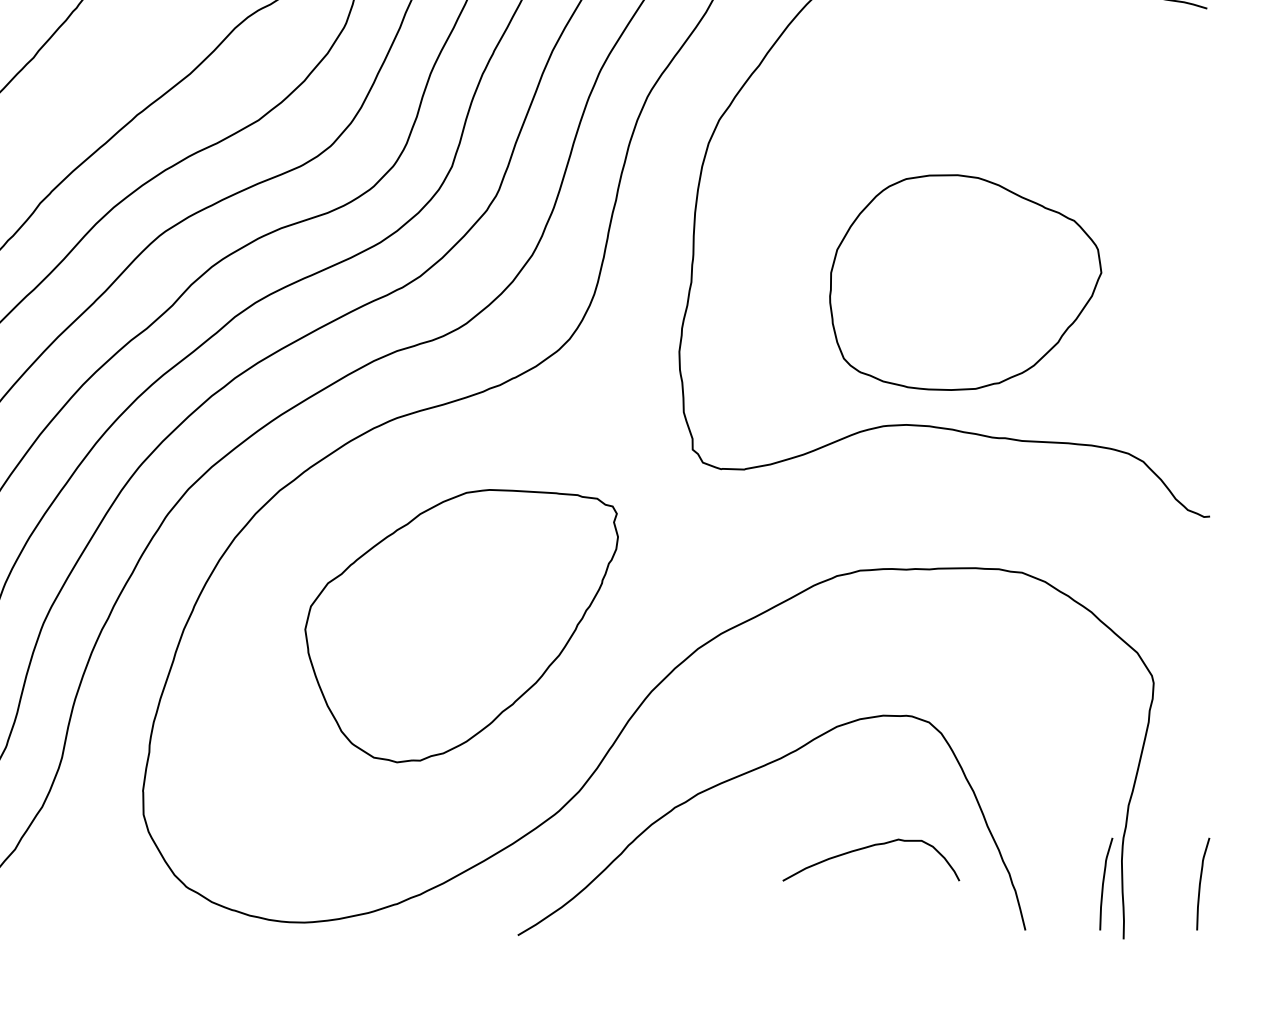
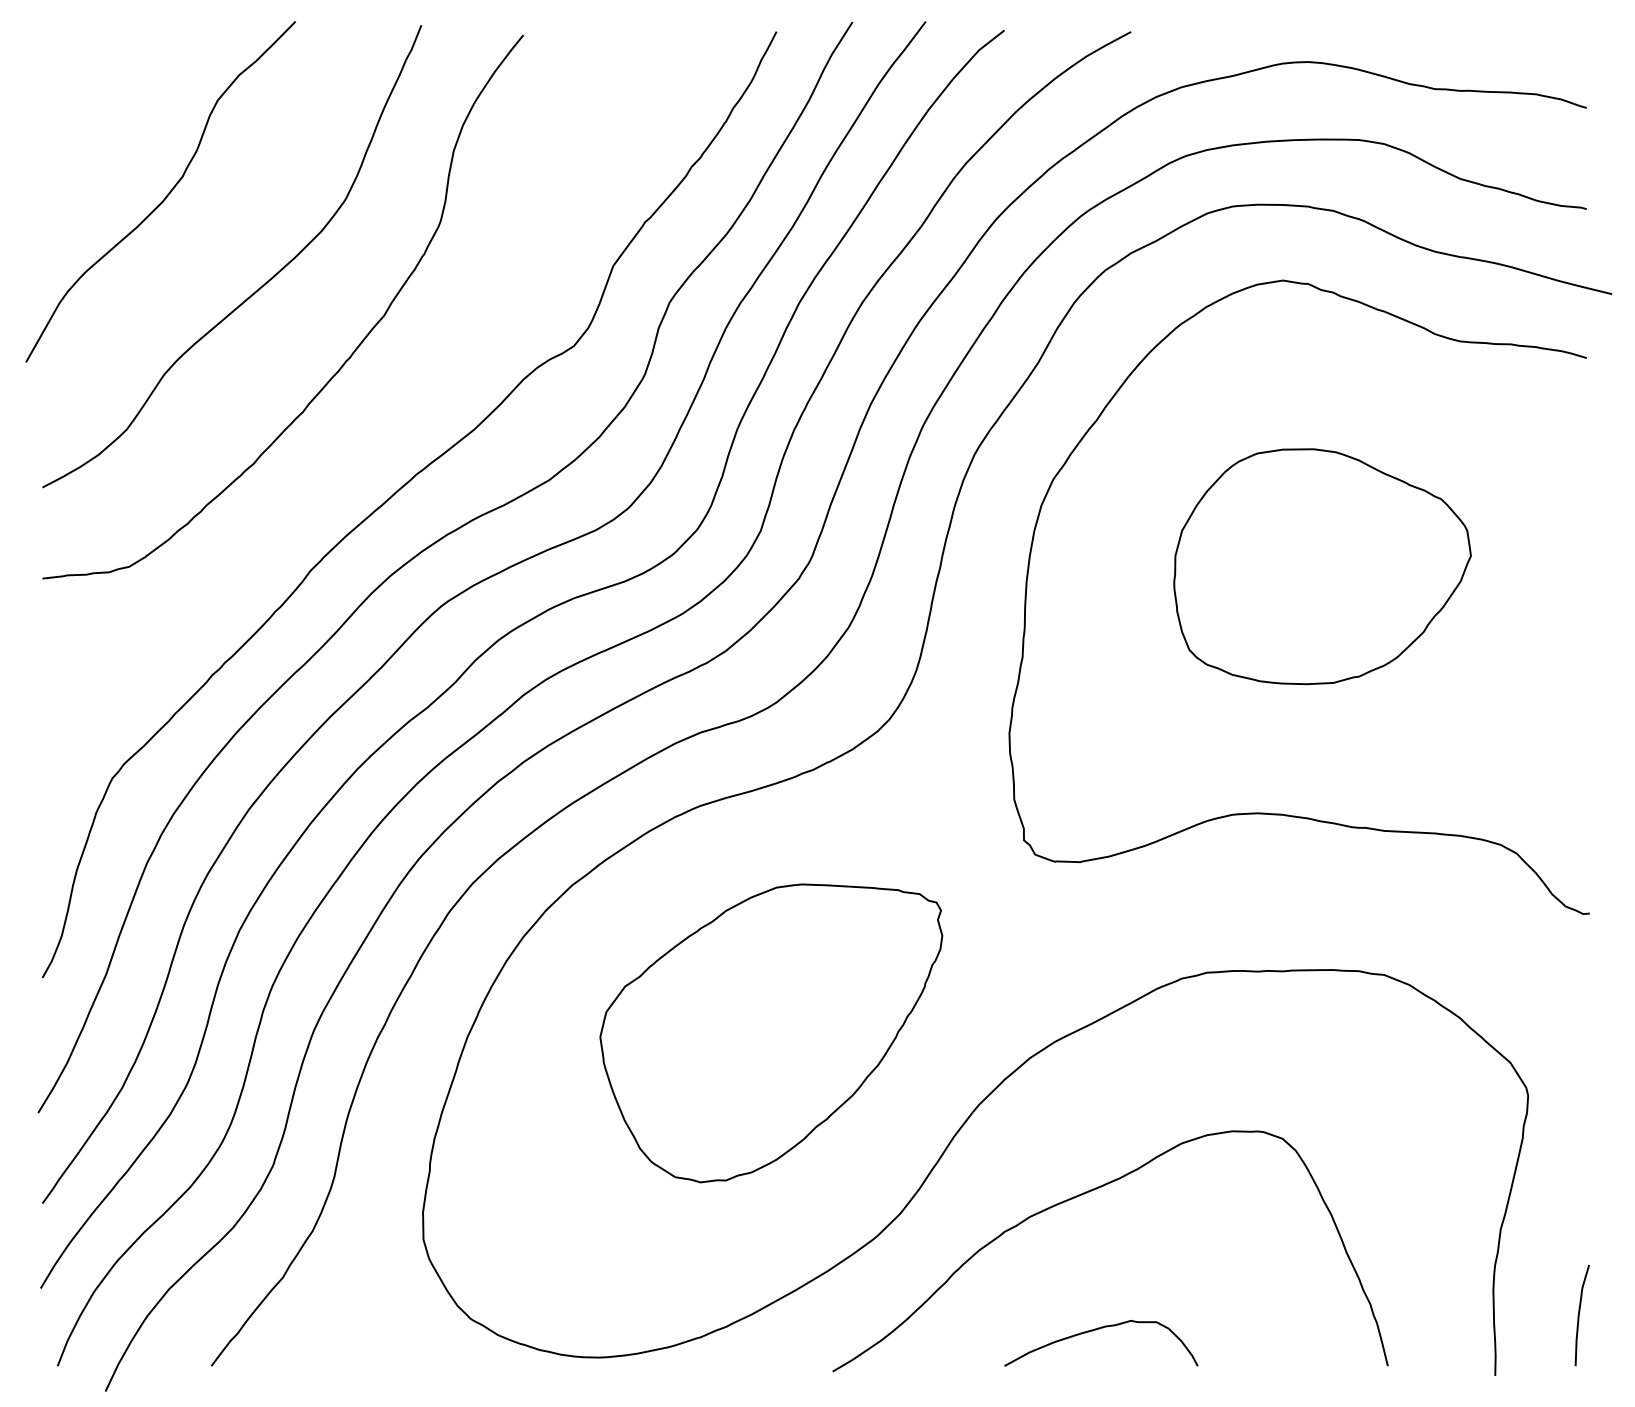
part: (965, 282) -> (1322, 566), moved
curve: (866, 848) -> (1096, 1330), moved
curve: (1103, 884) -> (1473, 1315), removed

